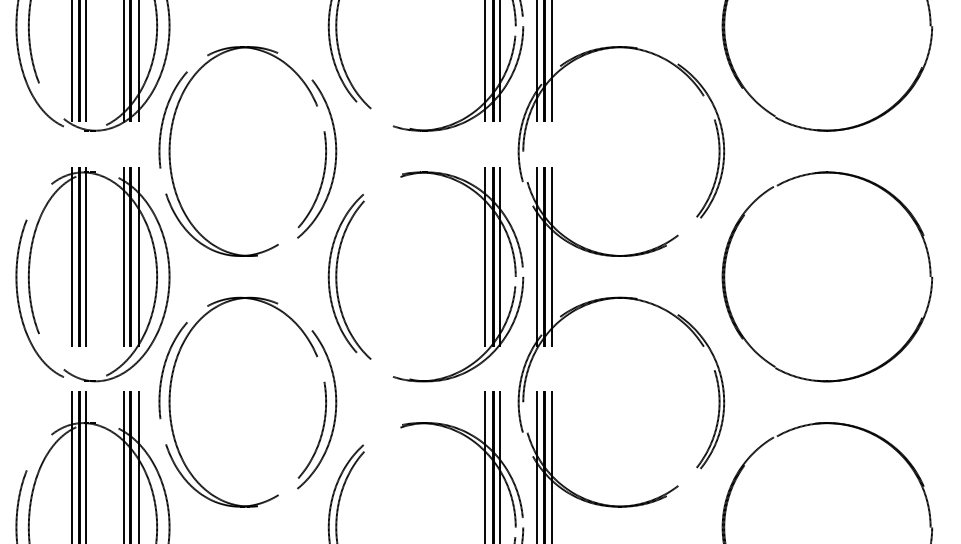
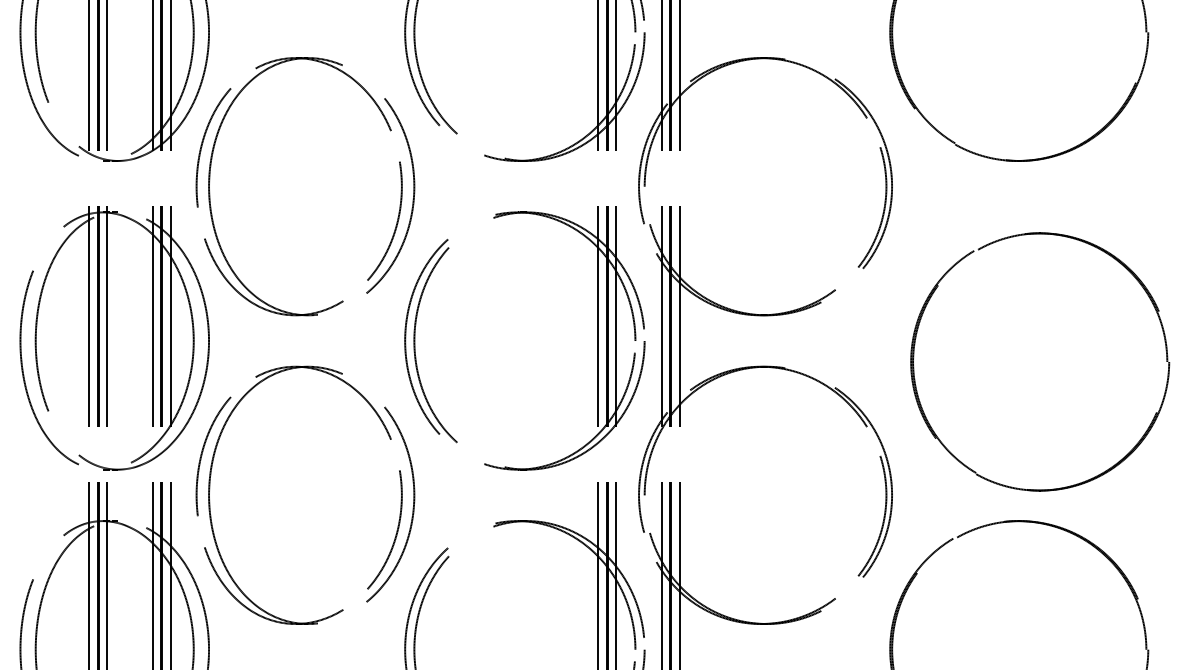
part: (921, 237) -> (1156, 313), moved

